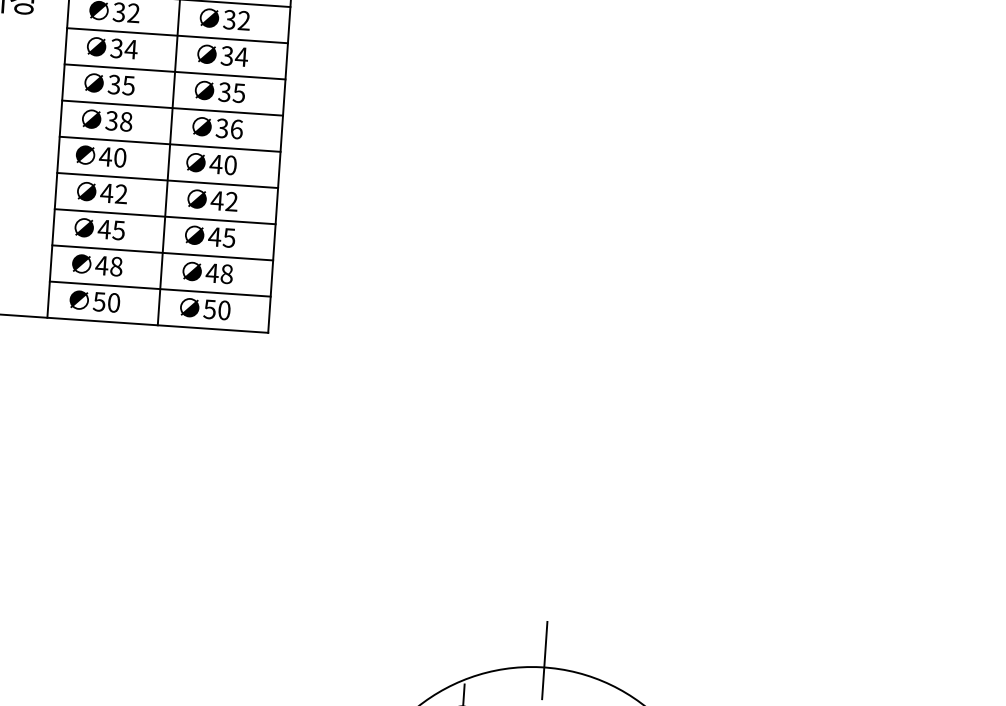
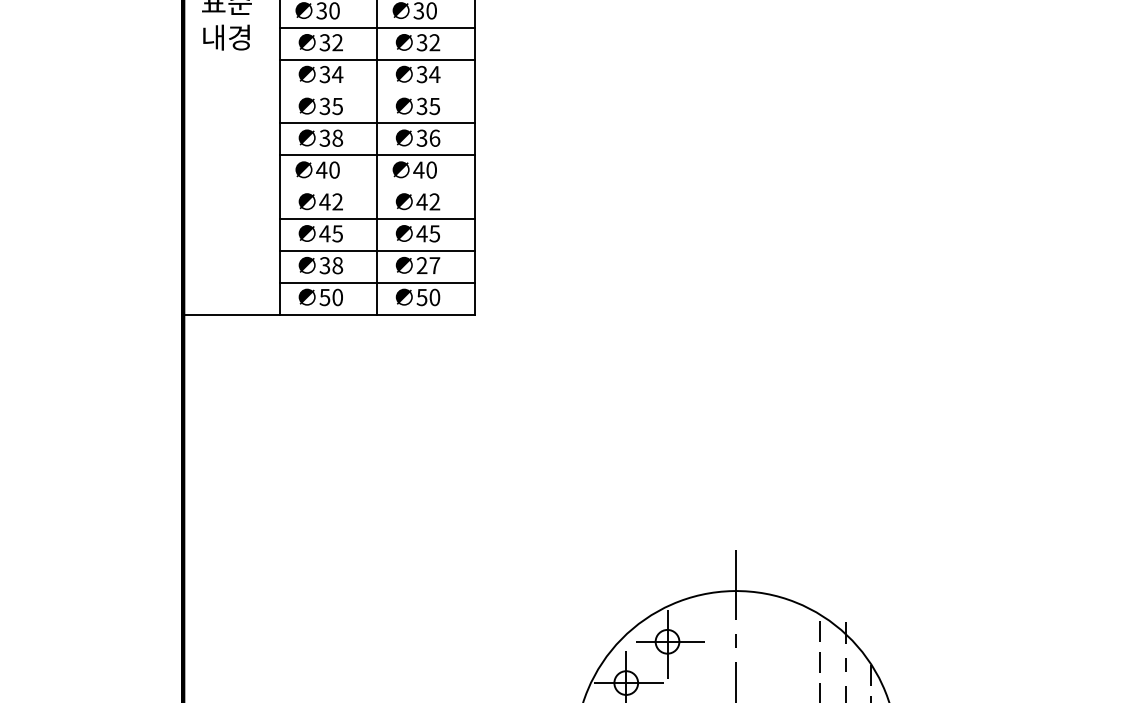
line: (175, 71) -> (377, 91), removed
line: (167, 180) -> (377, 187), removed
text: (101, 265) -> (324, 265), 48 -> 38
text: (219, 273) -> (428, 265), 48 -> 27

